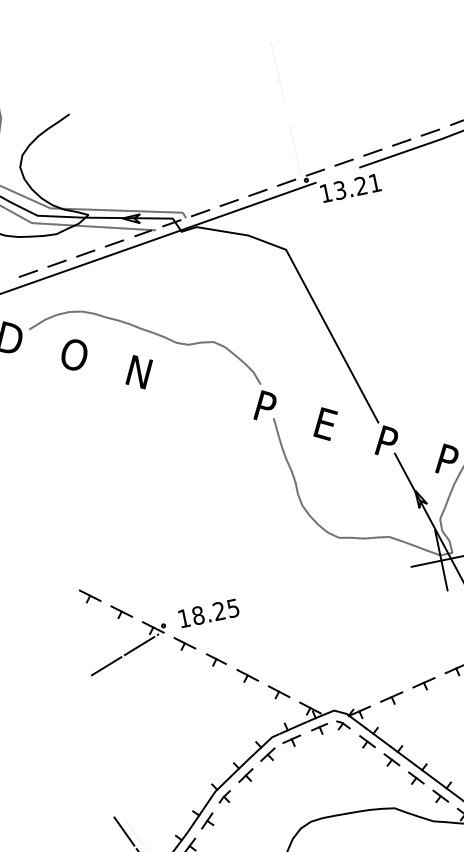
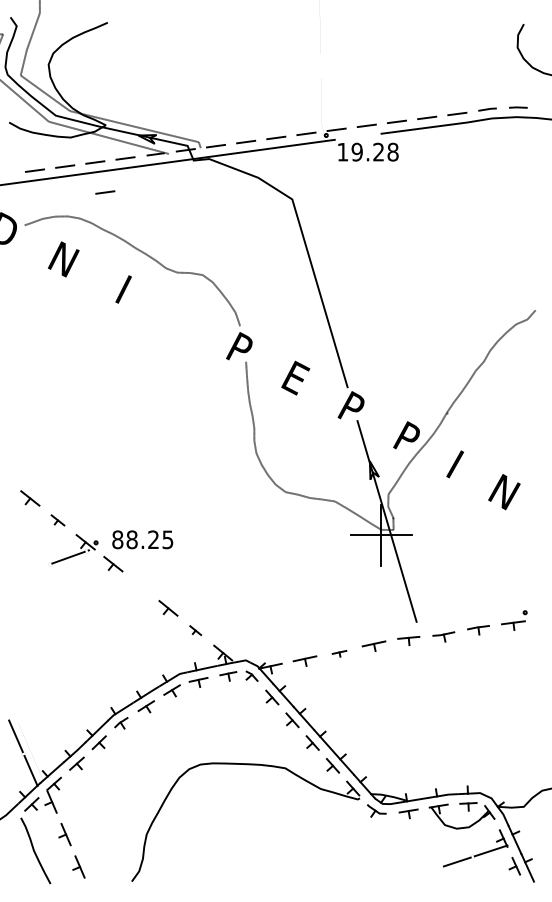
text: (356, 186) -> (374, 151), 13.21 -> 19.28
line: (101, 280) -> (105, 192), added
text: (74, 355) -> (63, 259), O -> N
text: (139, 372) -> (123, 289), N -> I
part: (121, 611) -> (57, 520), size x0.7
text: (183, 618) -> (117, 539), 18.25 -> 88.25
part: (215, 658) -> (140, 585), removed
line: (105, 666) -> (31, 570), removed
part: (424, 684) -> (339, 653), size x0.6
part: (278, 691) -> (195, 630), size x0.6

